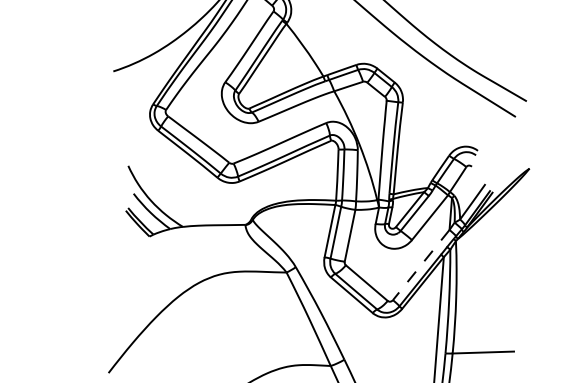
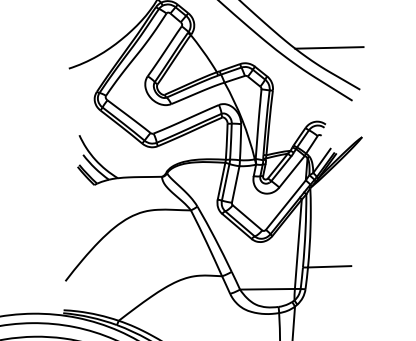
line: (483, 41) -> (329, 47), added
line: (420, 265) -> (285, 205), dashed -> solid

